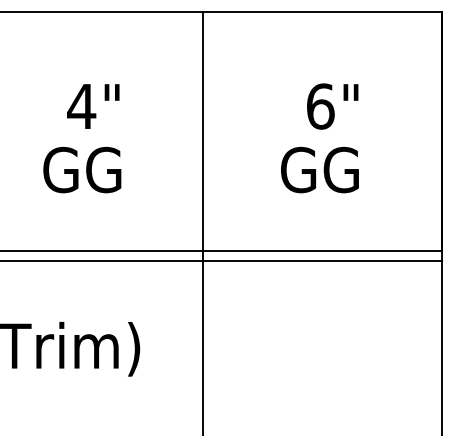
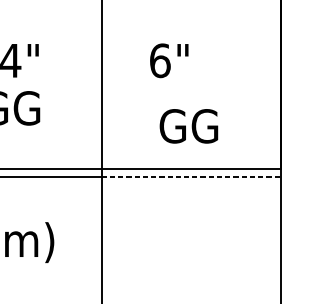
text: (332, 106) -> (169, 60), moved
text: (319, 169) -> (188, 125), moved
line: (323, 261) -> (191, 176), solid -> dashed

